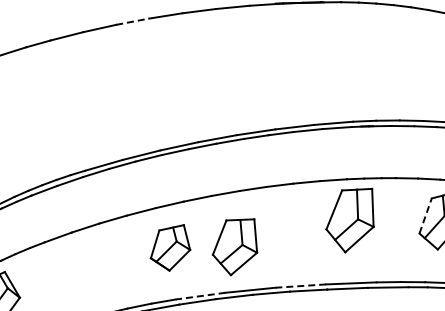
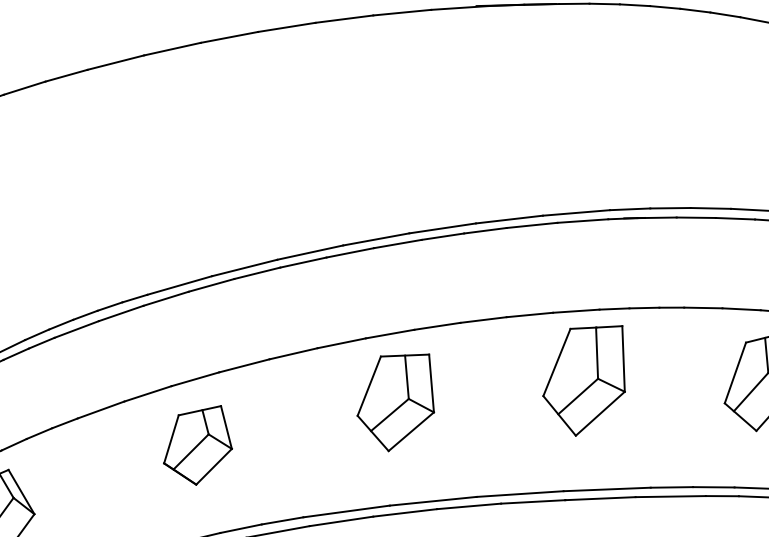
line: (132, 21) -> (229, 37), dashed -> solid
line: (425, 215) -> (735, 372), dashed -> solid
part: (349, 220) -> (583, 380), moved
part: (170, 247) -> (197, 444), moved
part: (234, 247) -> (394, 403), moved
line: (300, 286) -> (519, 494), dashed -> solid
line: (200, 296) -> (346, 512), dashed -> solid

